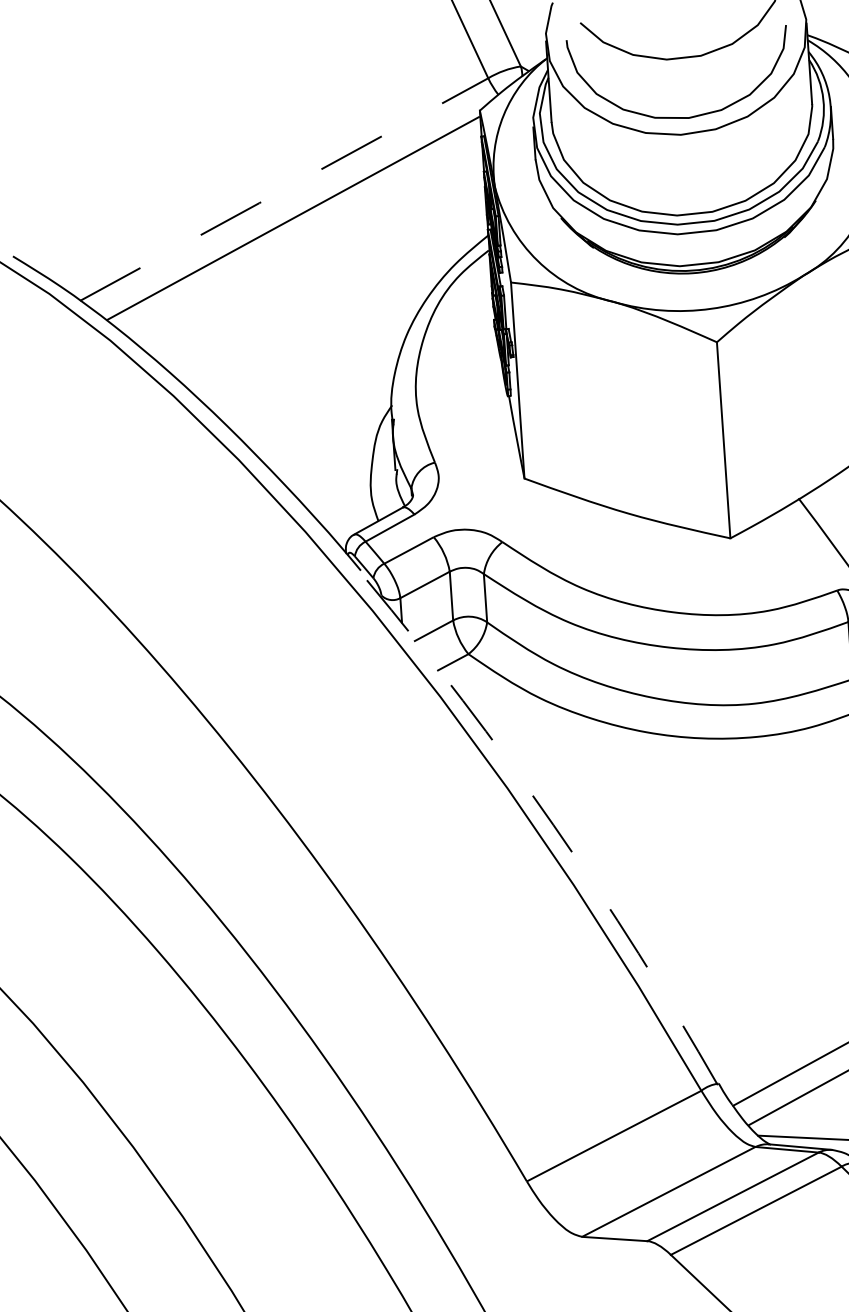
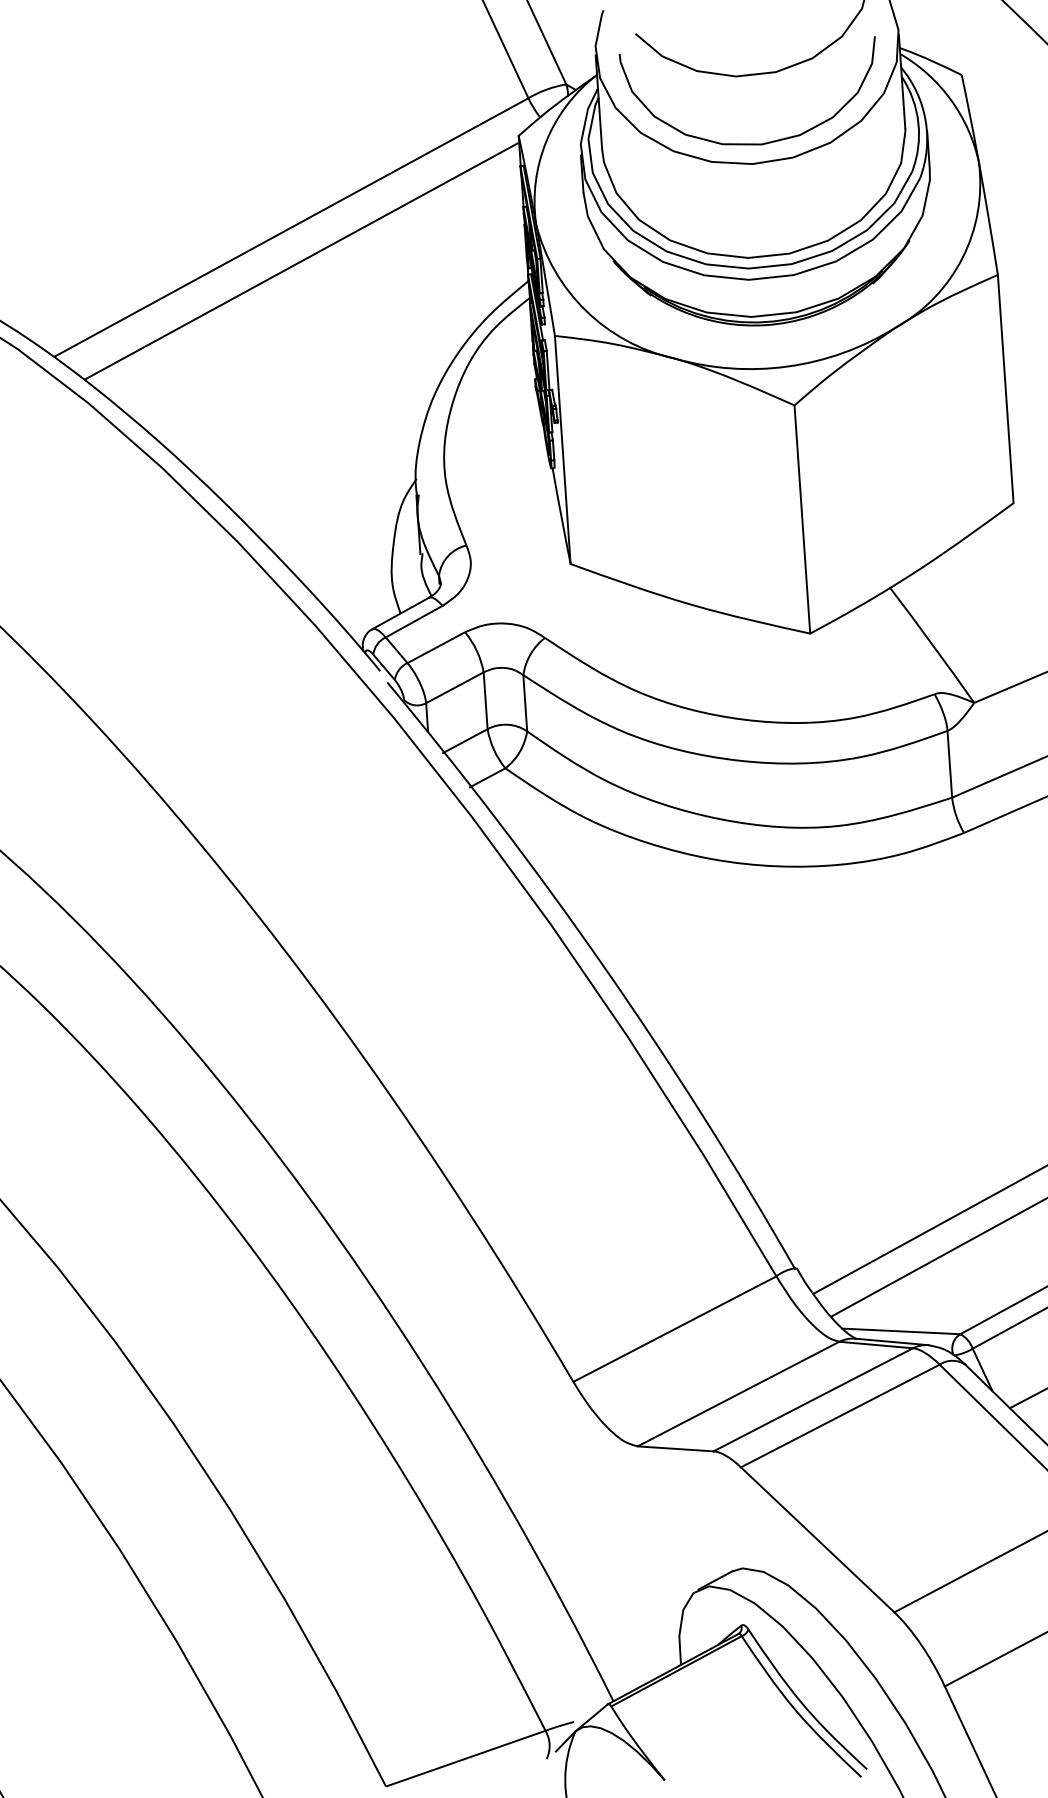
line: (284, 189) -> (291, 227), dashed -> solid
arc: (553, 825) -> (604, 967), dashed -> solid

